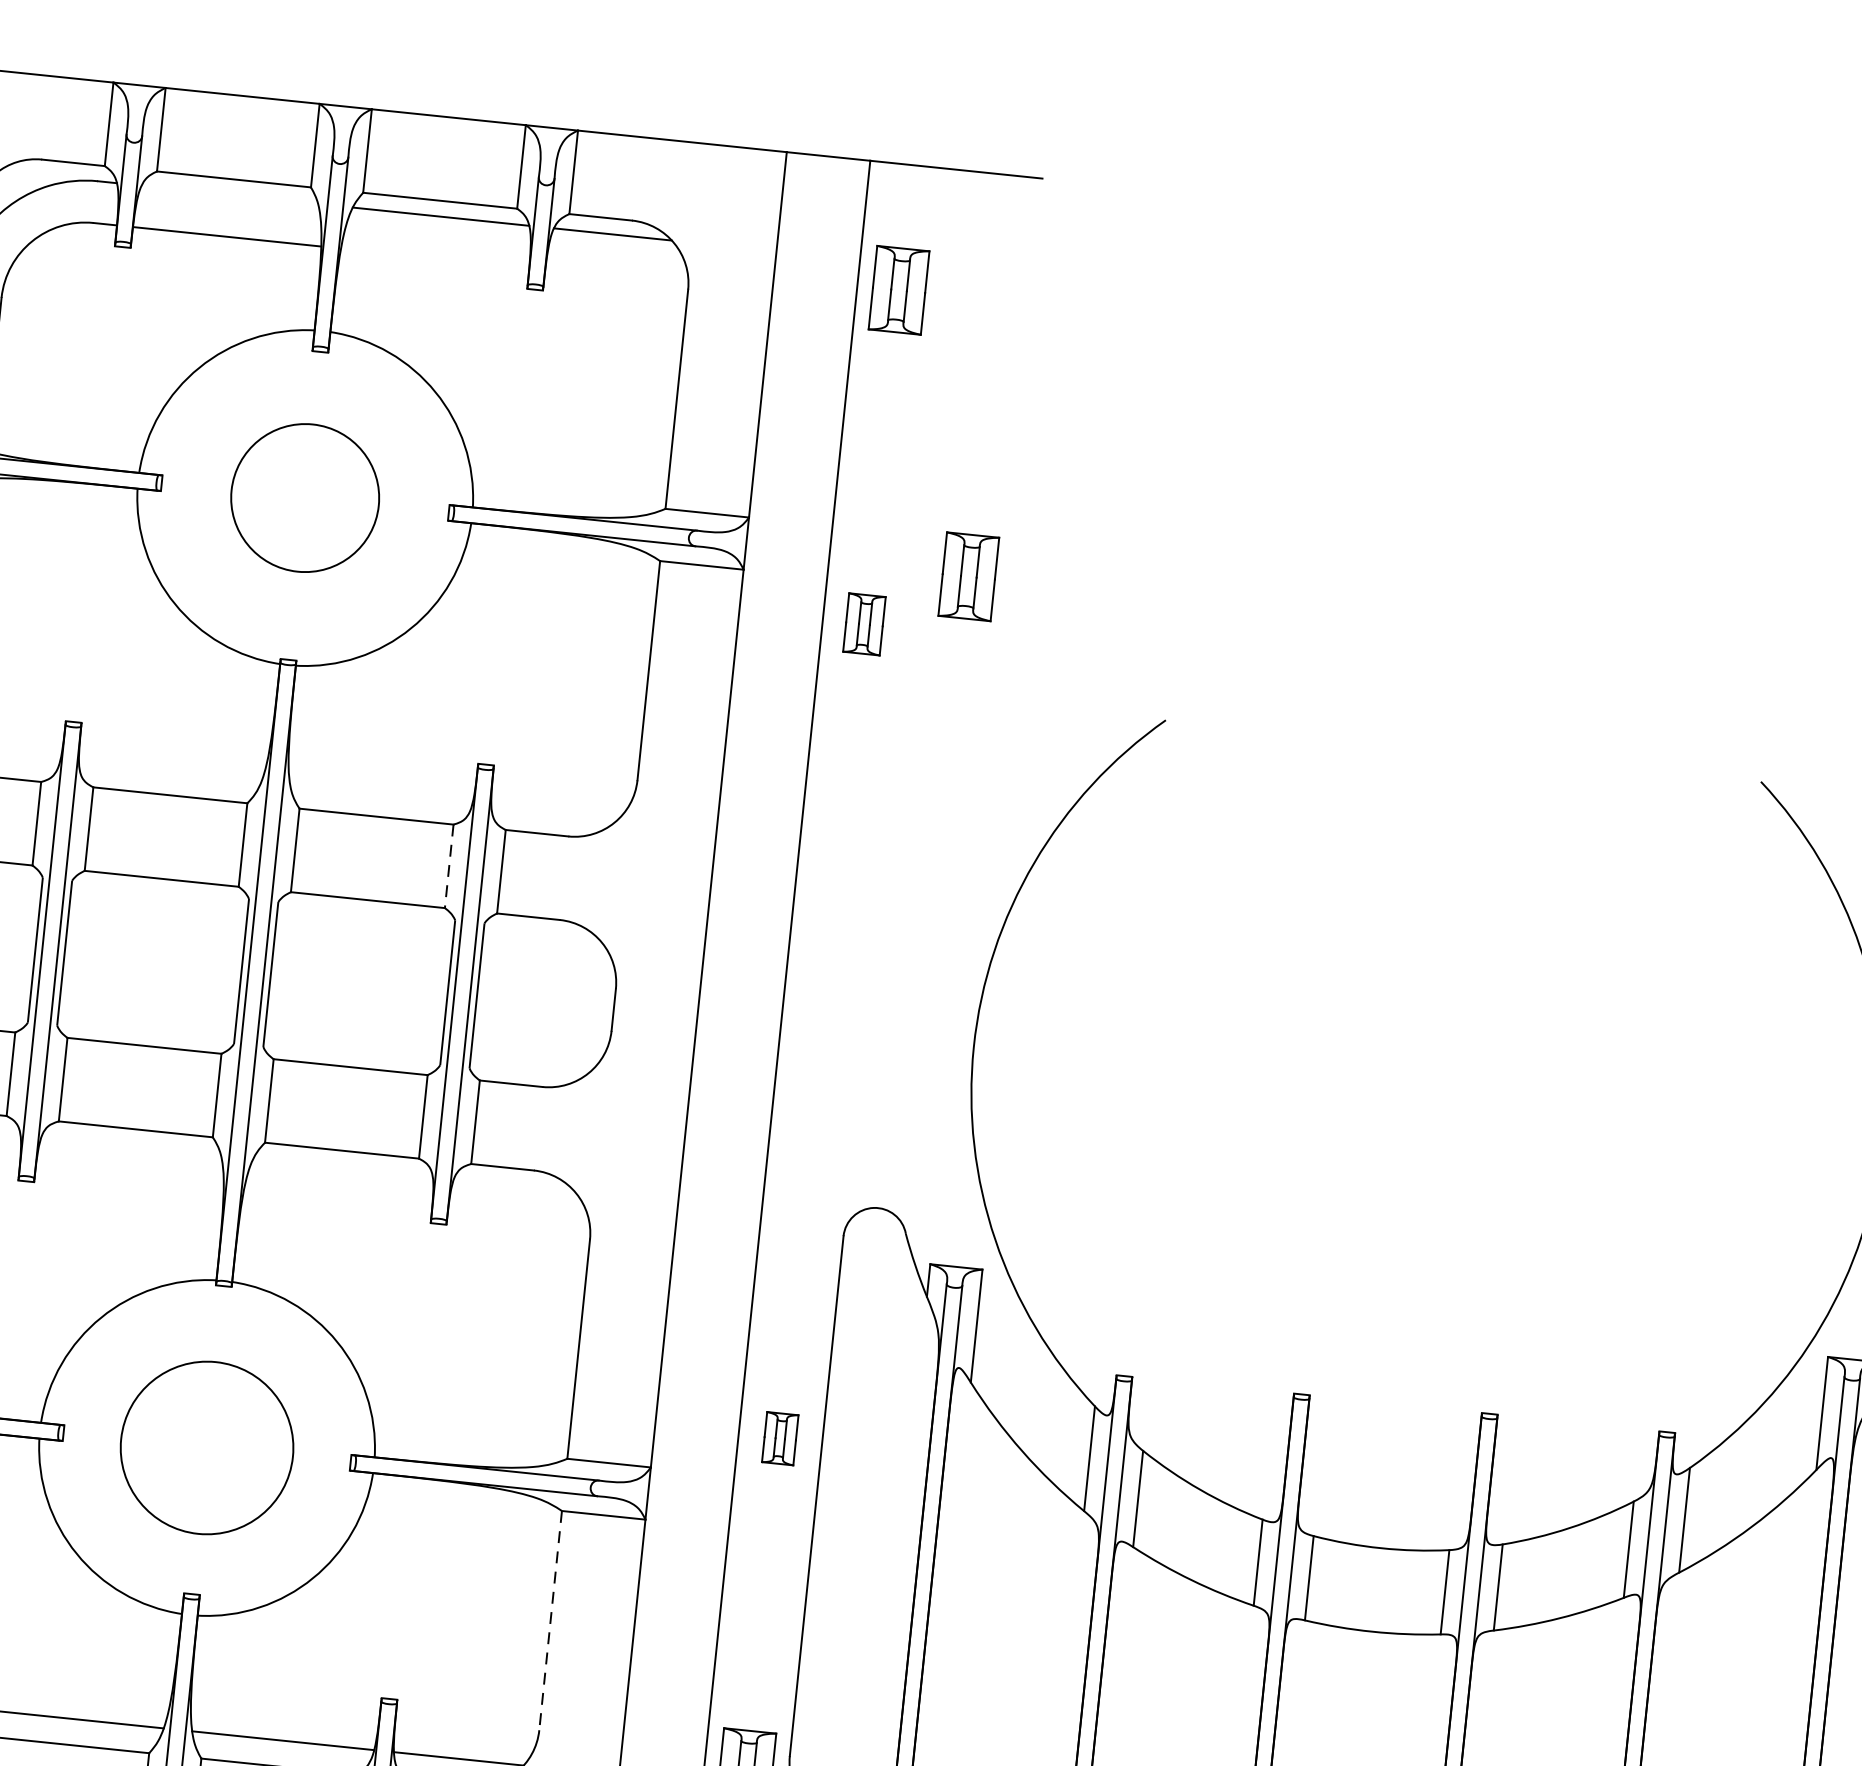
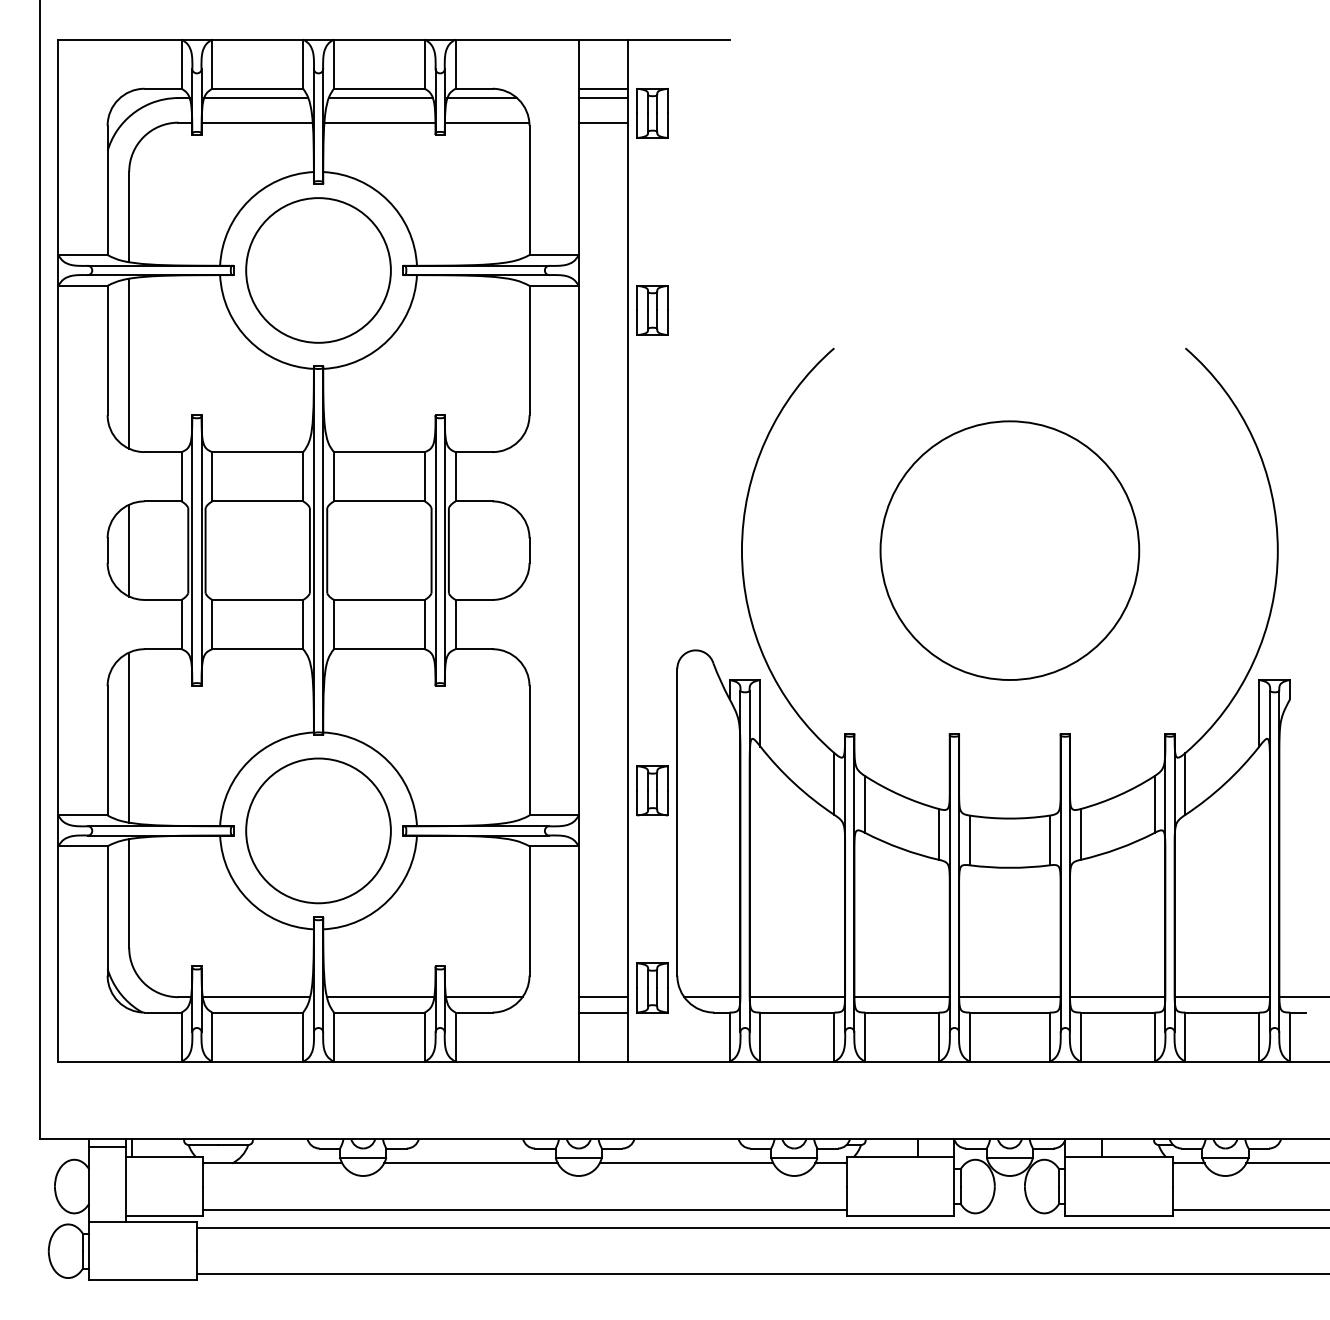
line: (230, 195) -> (256, 98), added
line: (820, 239) -> (603, 88), added
line: (818, 256) -> (603, 98), added
line: (434, 257) -> (379, 122), added
line: (615, 276) -> (486, 122), added
line: (814, 297) -> (603, 122), added
circle: (305, 498) -> (318, 270), size x1.67
part: (968, 576) -> (710, 276), removed
part: (864, 624) -> (652, 310), size x1.43
line: (448, 865) -> (424, 476), dashed -> solid
circle: (1427, 1093) -> (1009, 550), added
part: (780, 1437) -> (652, 790), size x1.67
circle: (207, 1447) -> (318, 830), size x1.43
line: (550, 1619) -> (529, 910), dashed -> solid

